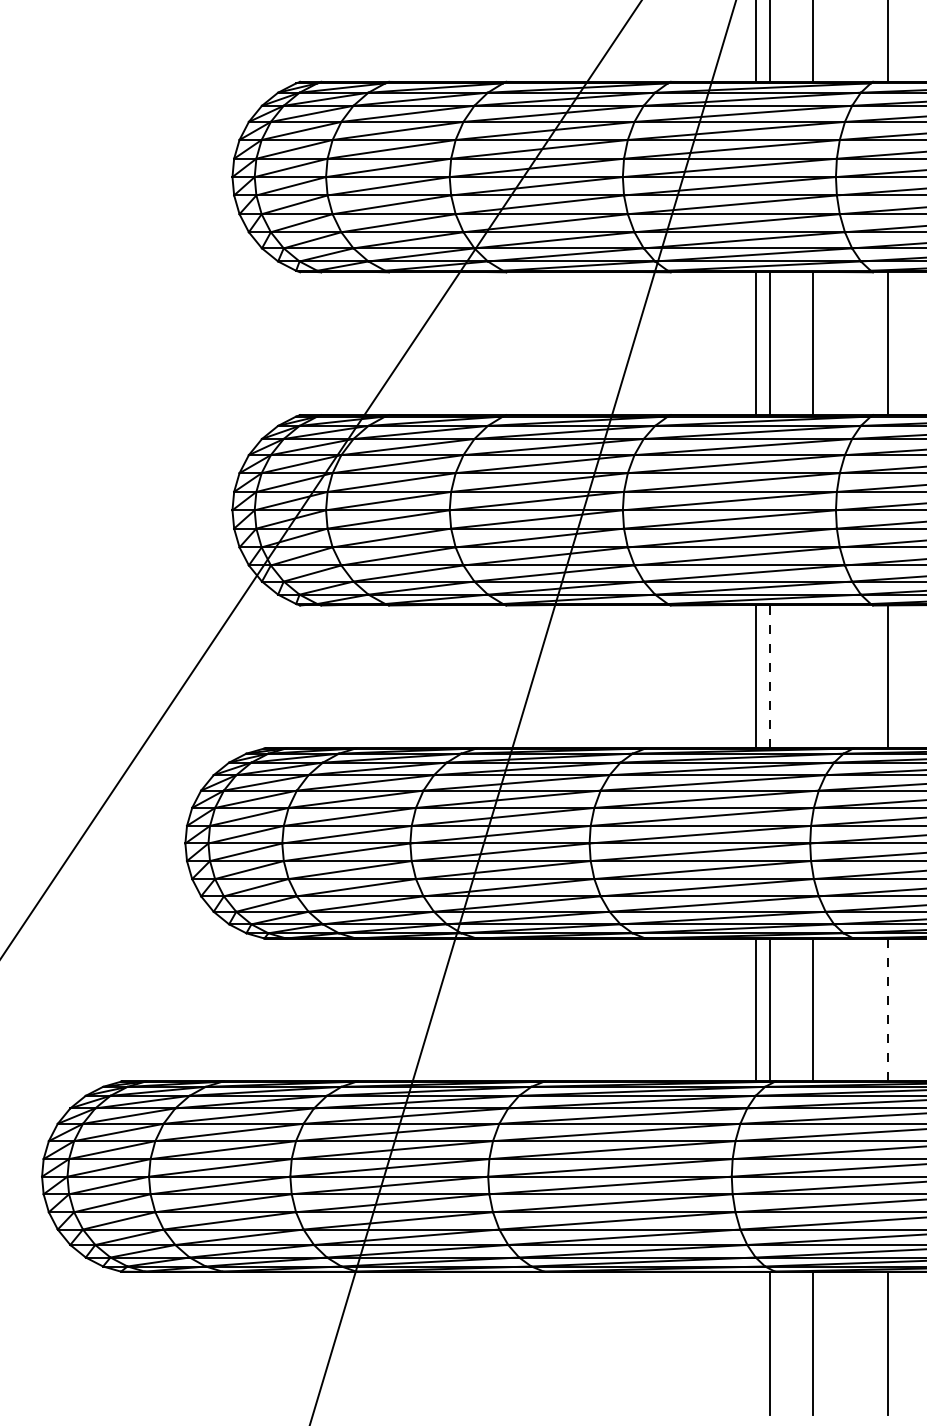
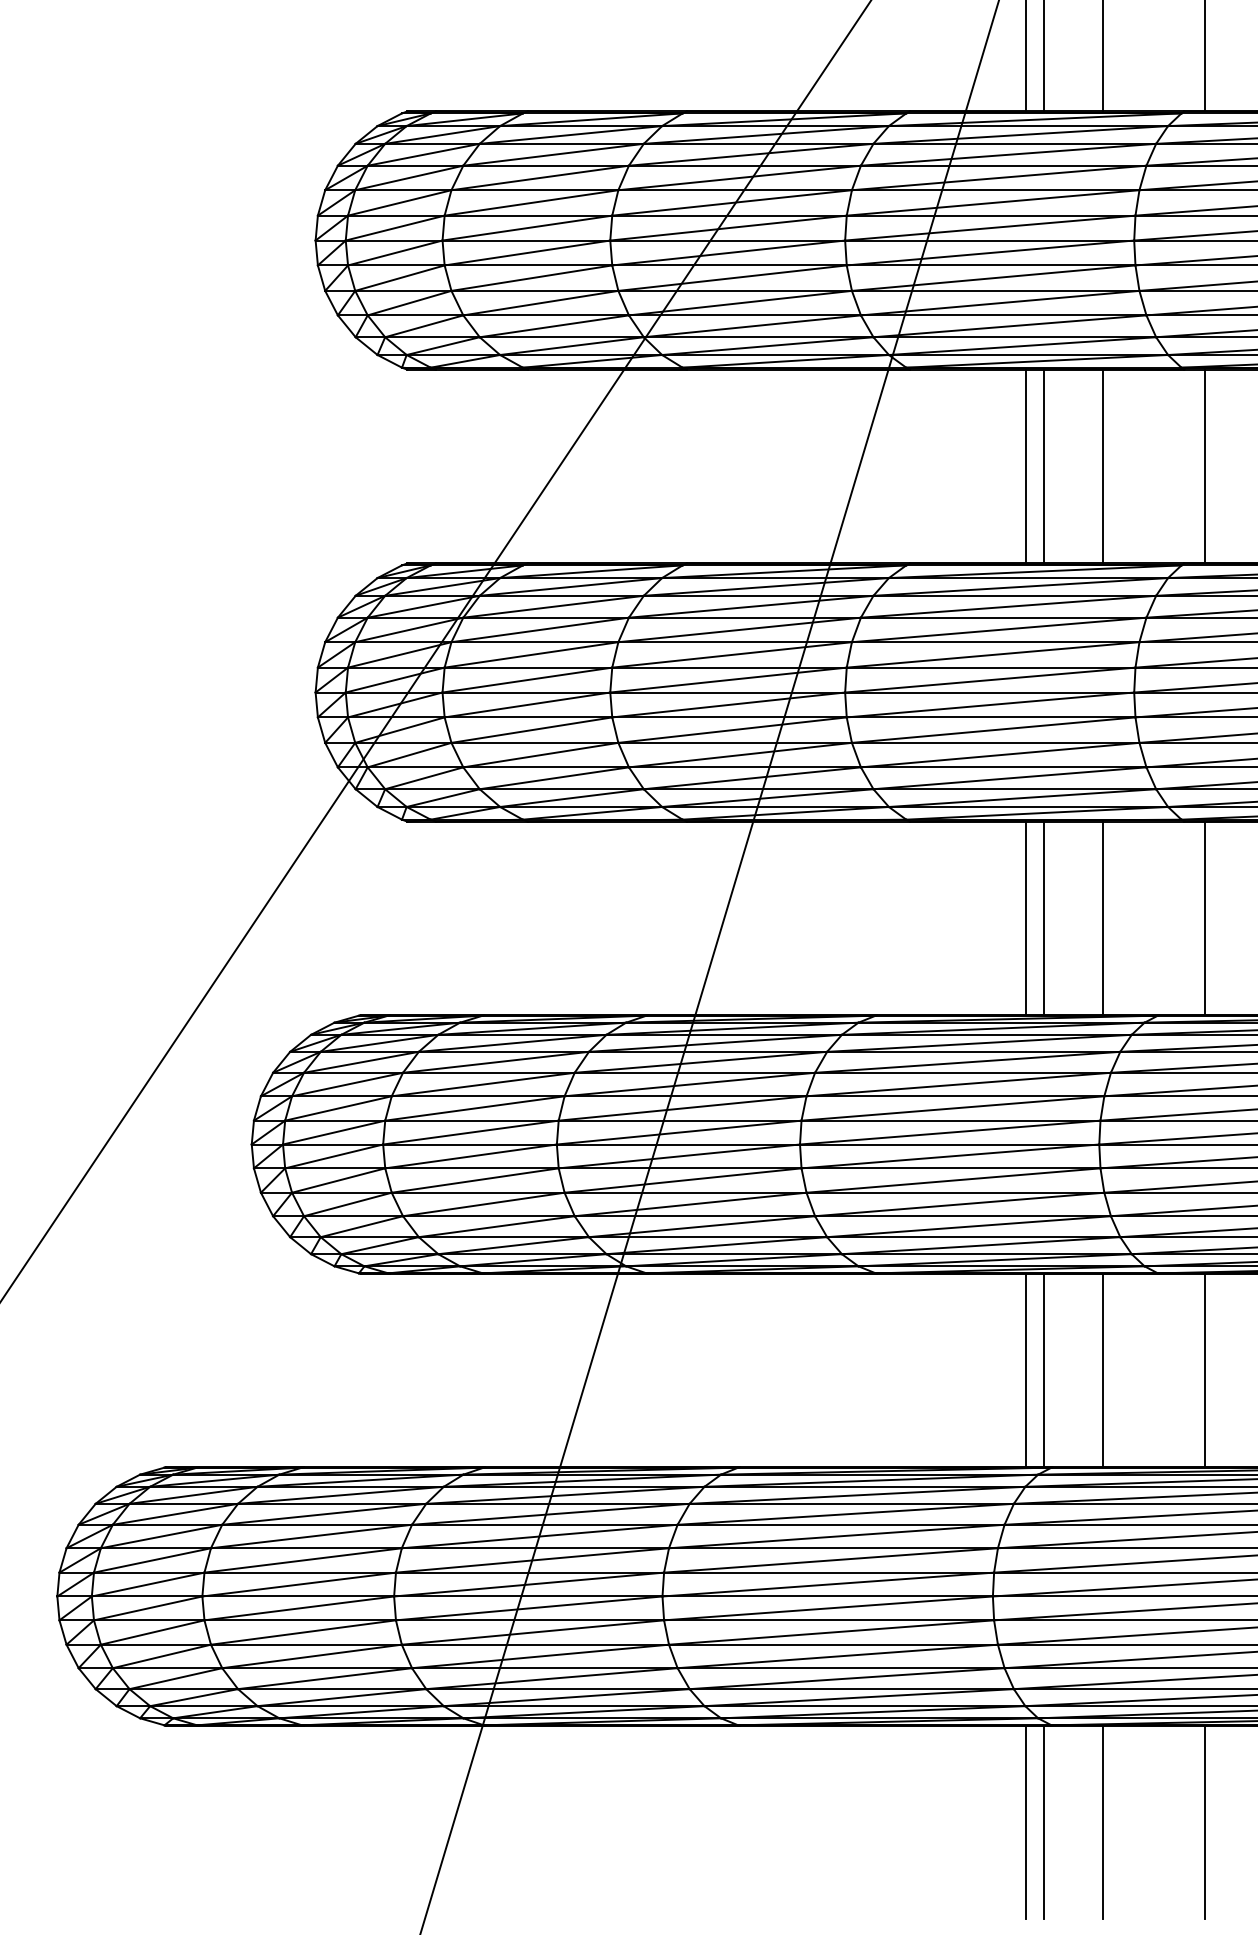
line: (769, 676) -> (1044, 918), dashed -> solid
line: (812, 676) -> (1102, 918), added
line: (887, 1010) -> (1204, 1370), dashed -> solid
line: (755, 1343) -> (1025, 1822), added

